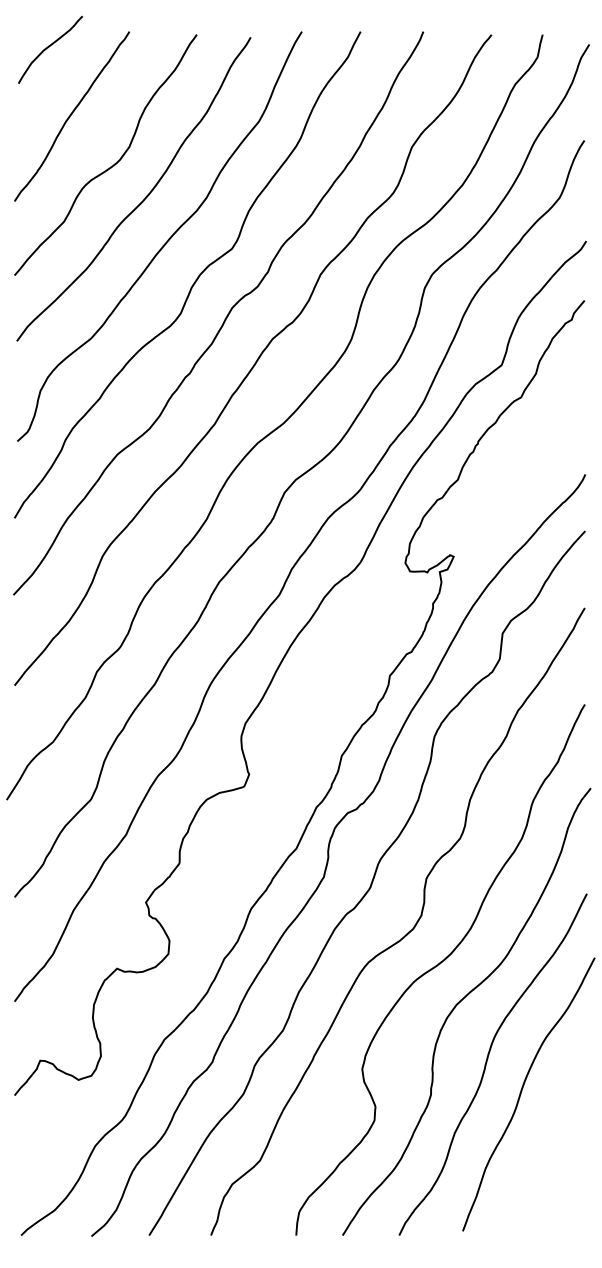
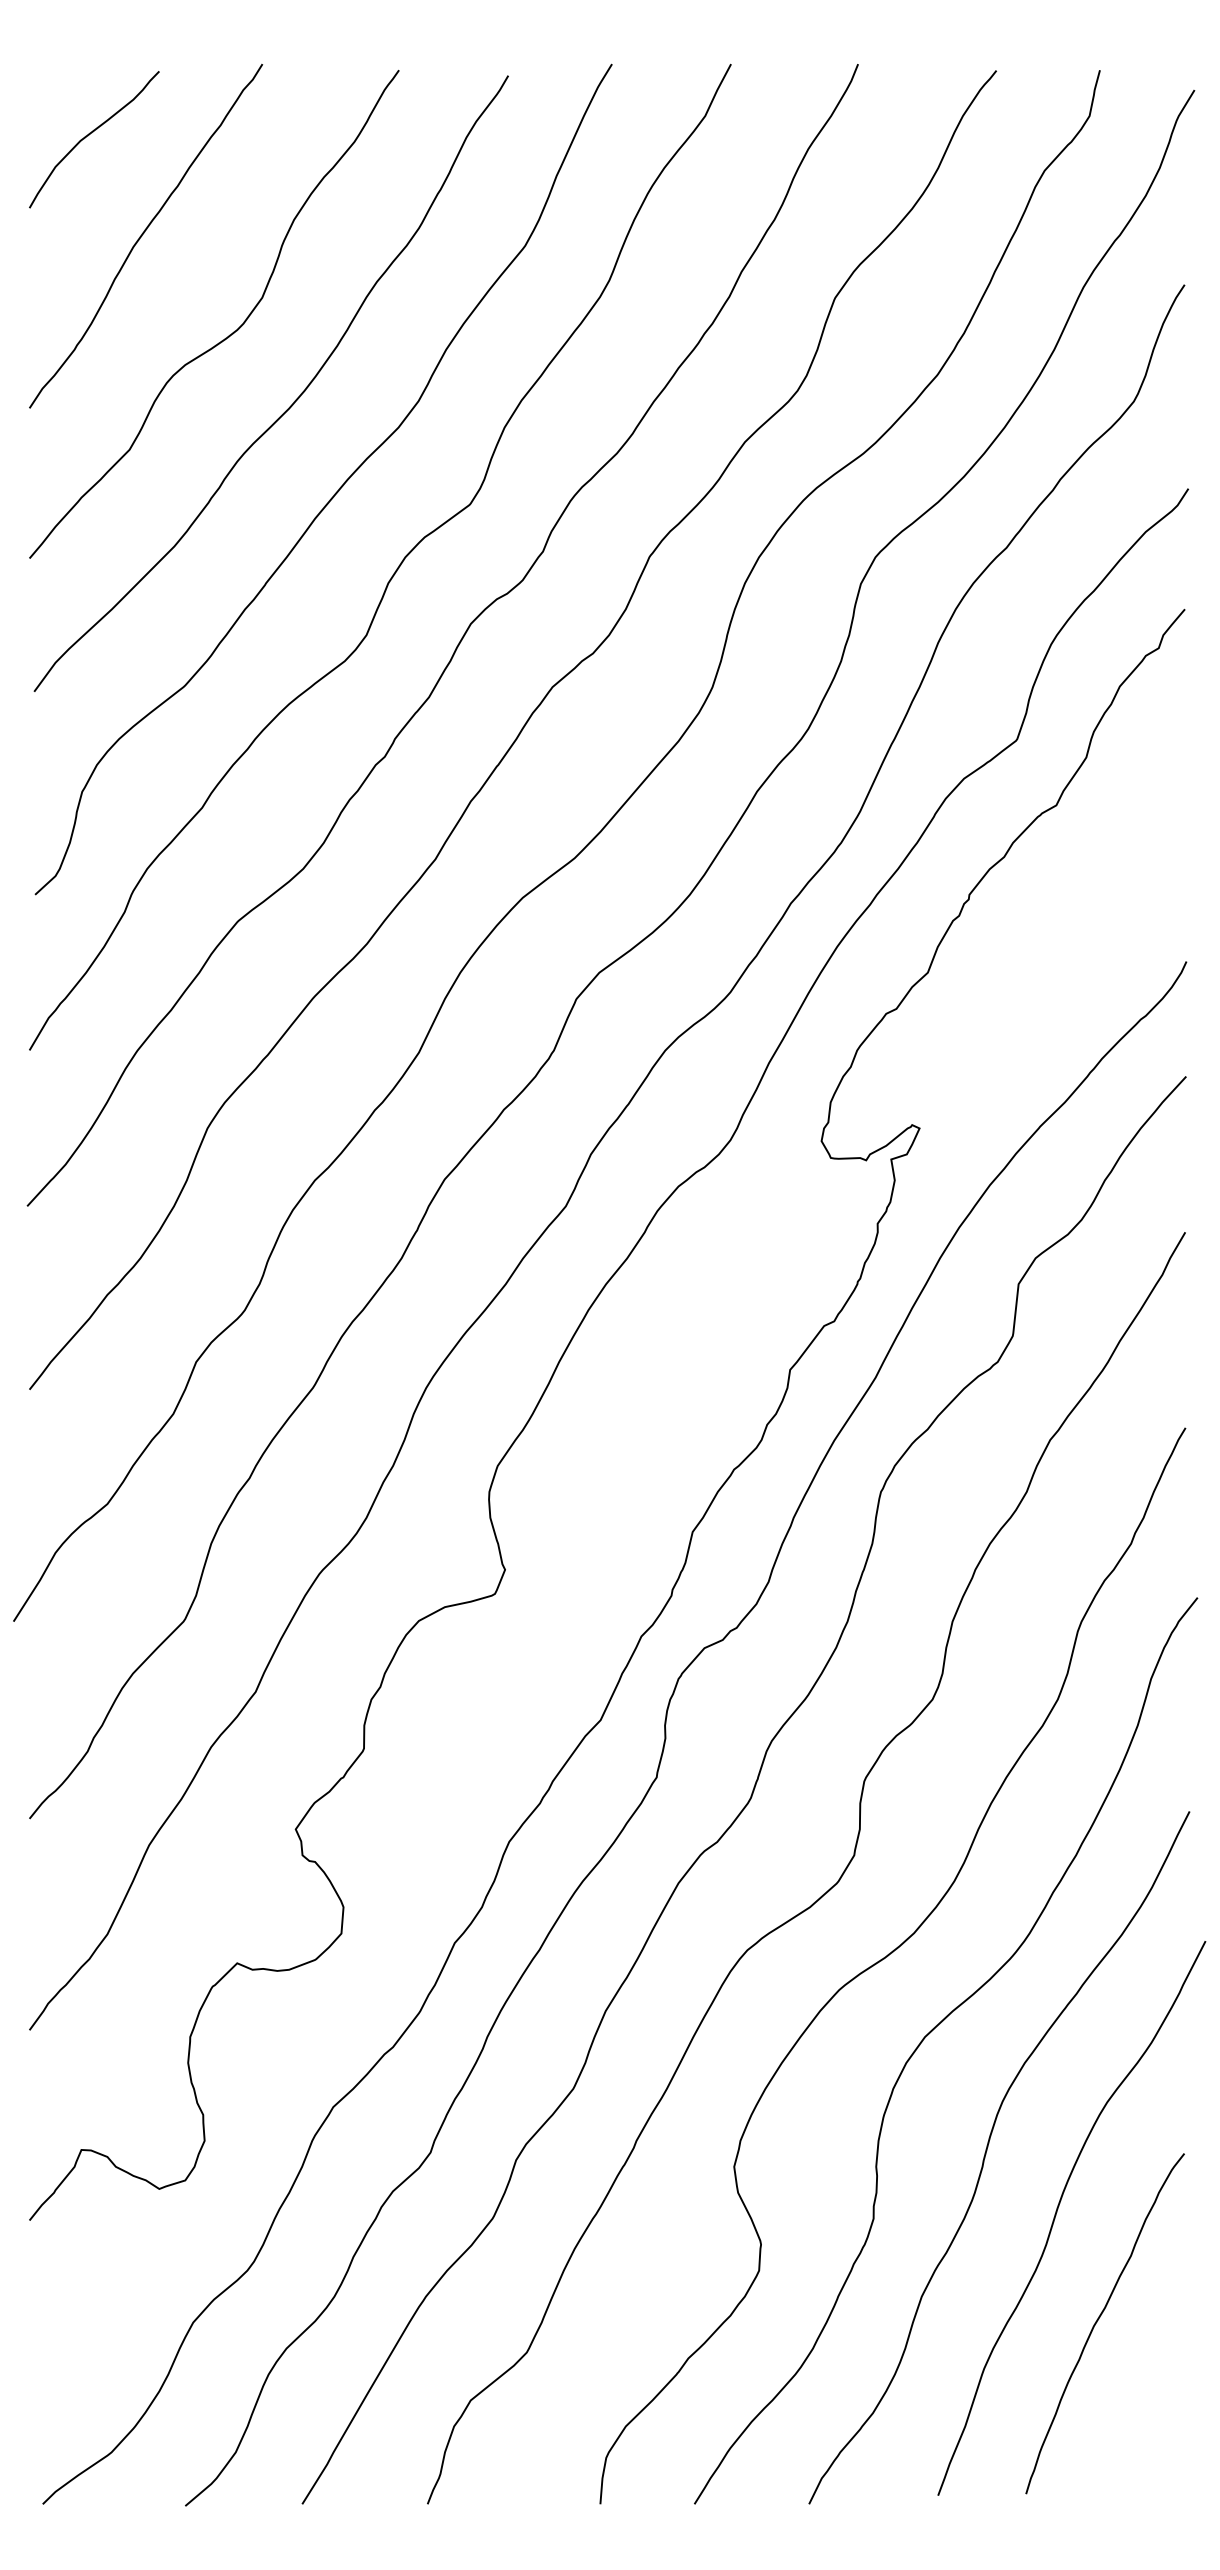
curve: (49, 47) -> (92, 134), moved
curve: (542, 1145) -> (1099, 2321), added

